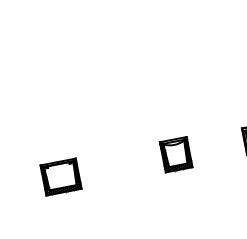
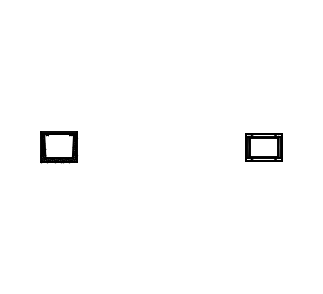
part: (175, 155) -> (175, 147), removed

